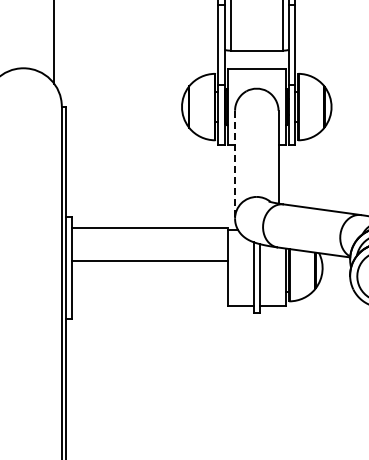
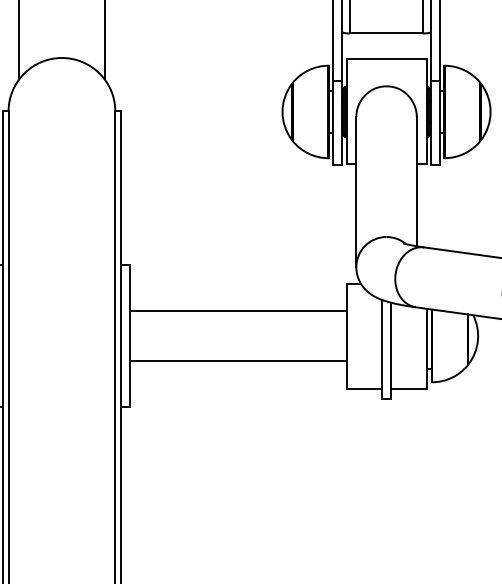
line: (235, 164) -> (356, 191), dashed -> solid
line: (150, 228) -> (238, 311), moved
line: (150, 261) -> (238, 361), moved

